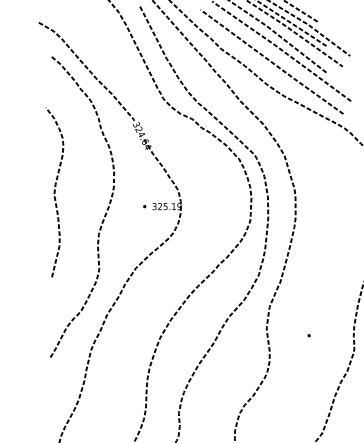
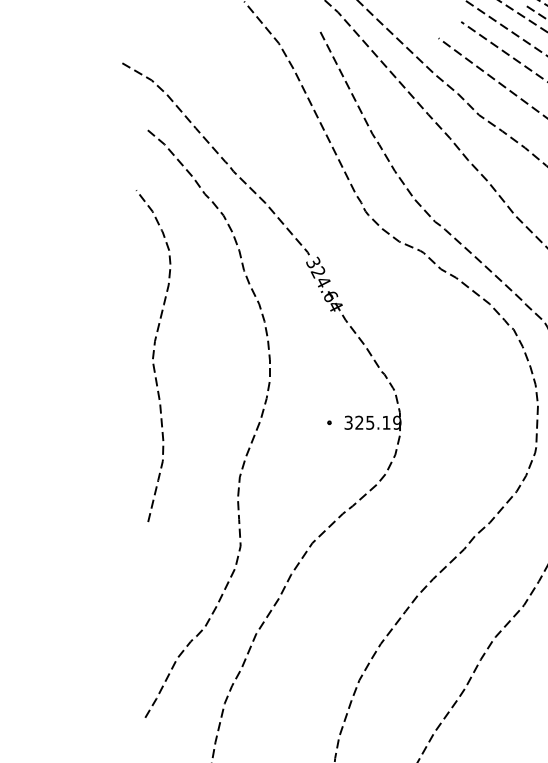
curve: (54, 192) -> (153, 356), moved

